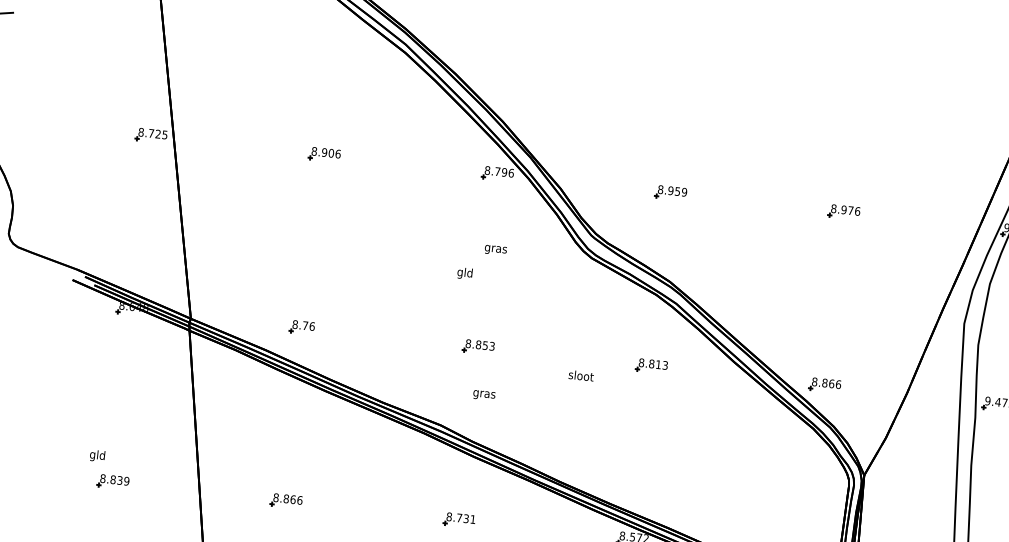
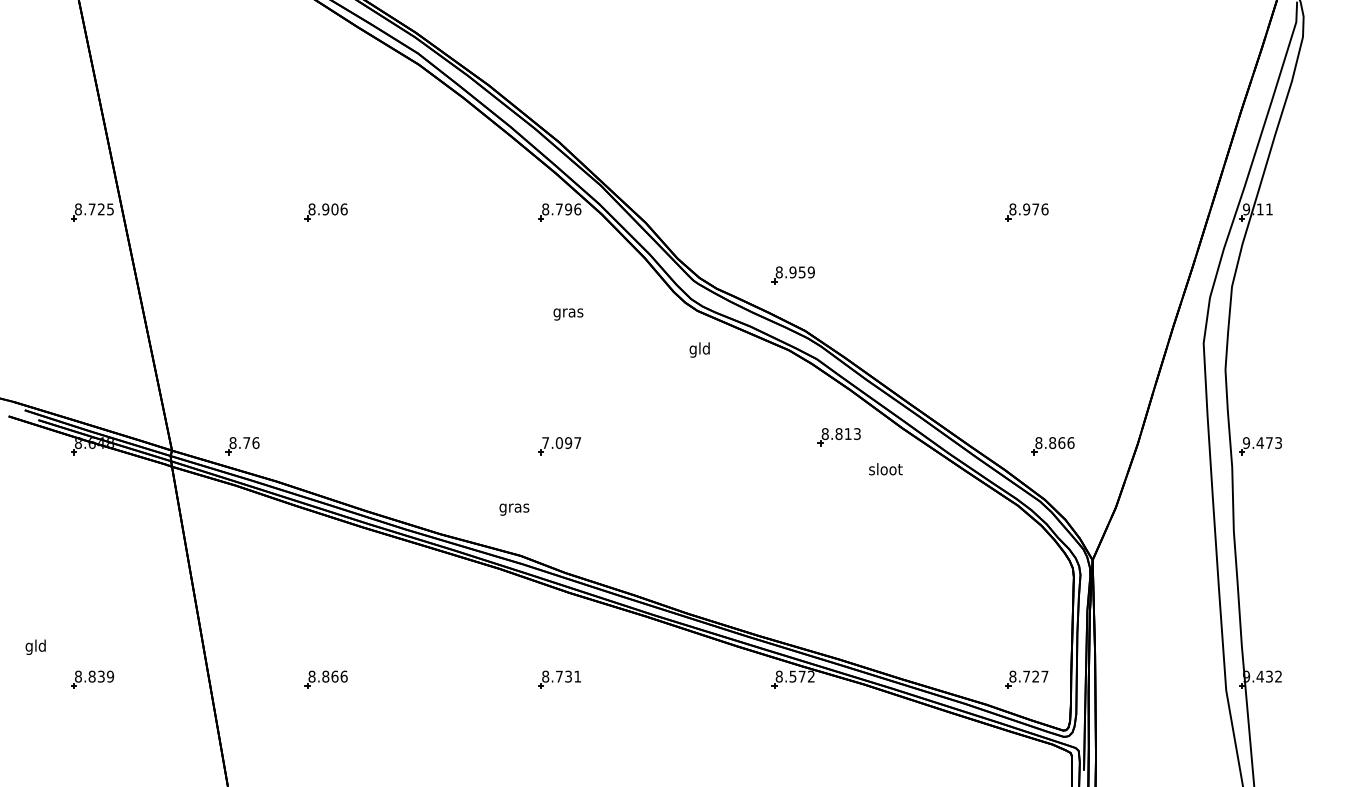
part: (670, 193) -> (792, 275), moved
text: (464, 273) -> (699, 349), moved
part: (302, 327) -> (242, 446), moved
text: (480, 345) -> (561, 443), 8.853 -> 7.097
part: (651, 366) -> (838, 437), moved
text: (581, 376) -> (885, 469), moved
part: (824, 385) -> (1052, 446), moved
text: (484, 395) -> (514, 509), moved
text: (97, 455) -> (35, 646), moved

